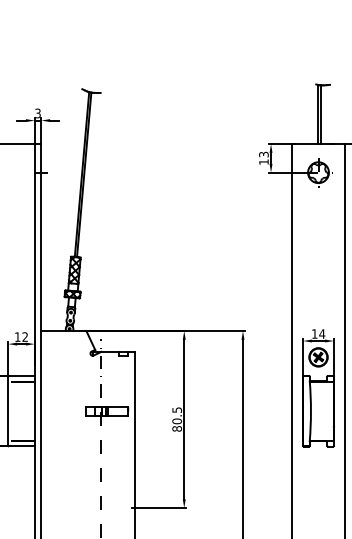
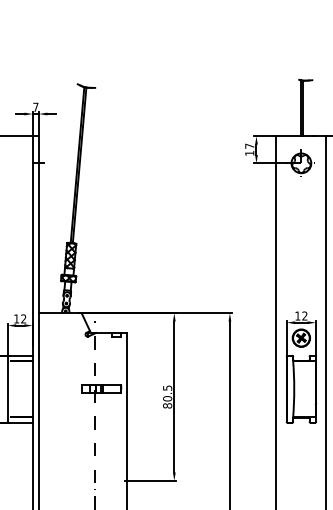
text: (37, 112) -> (35, 106), 3 -> 7
text: (263, 153) -> (249, 145), 13 -> 17
text: (321, 333) -> (304, 315), 14 -> 12

